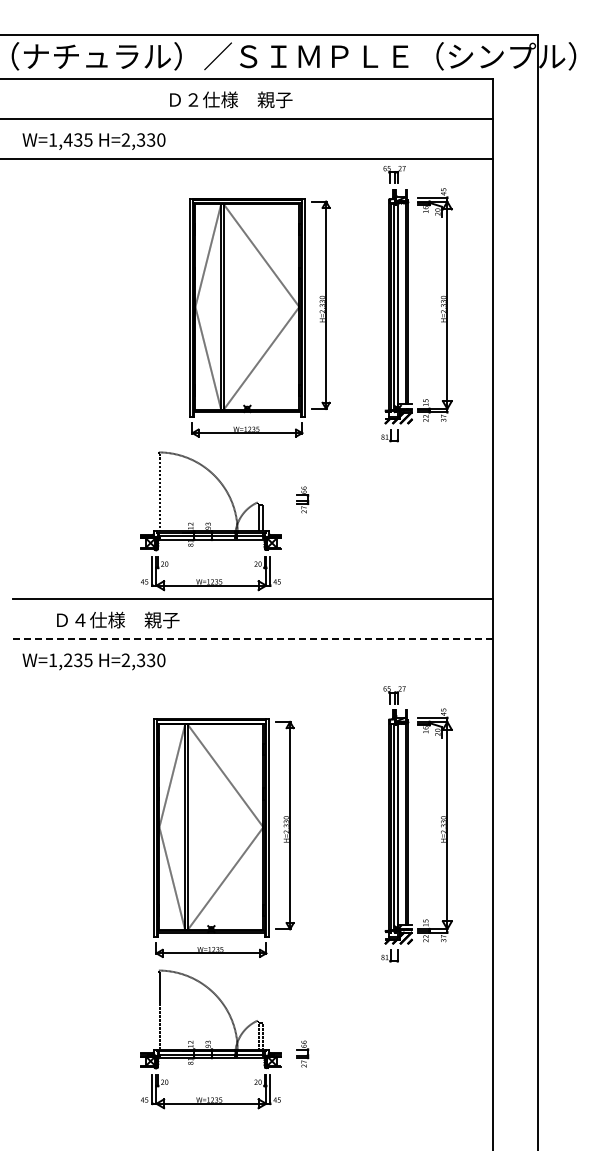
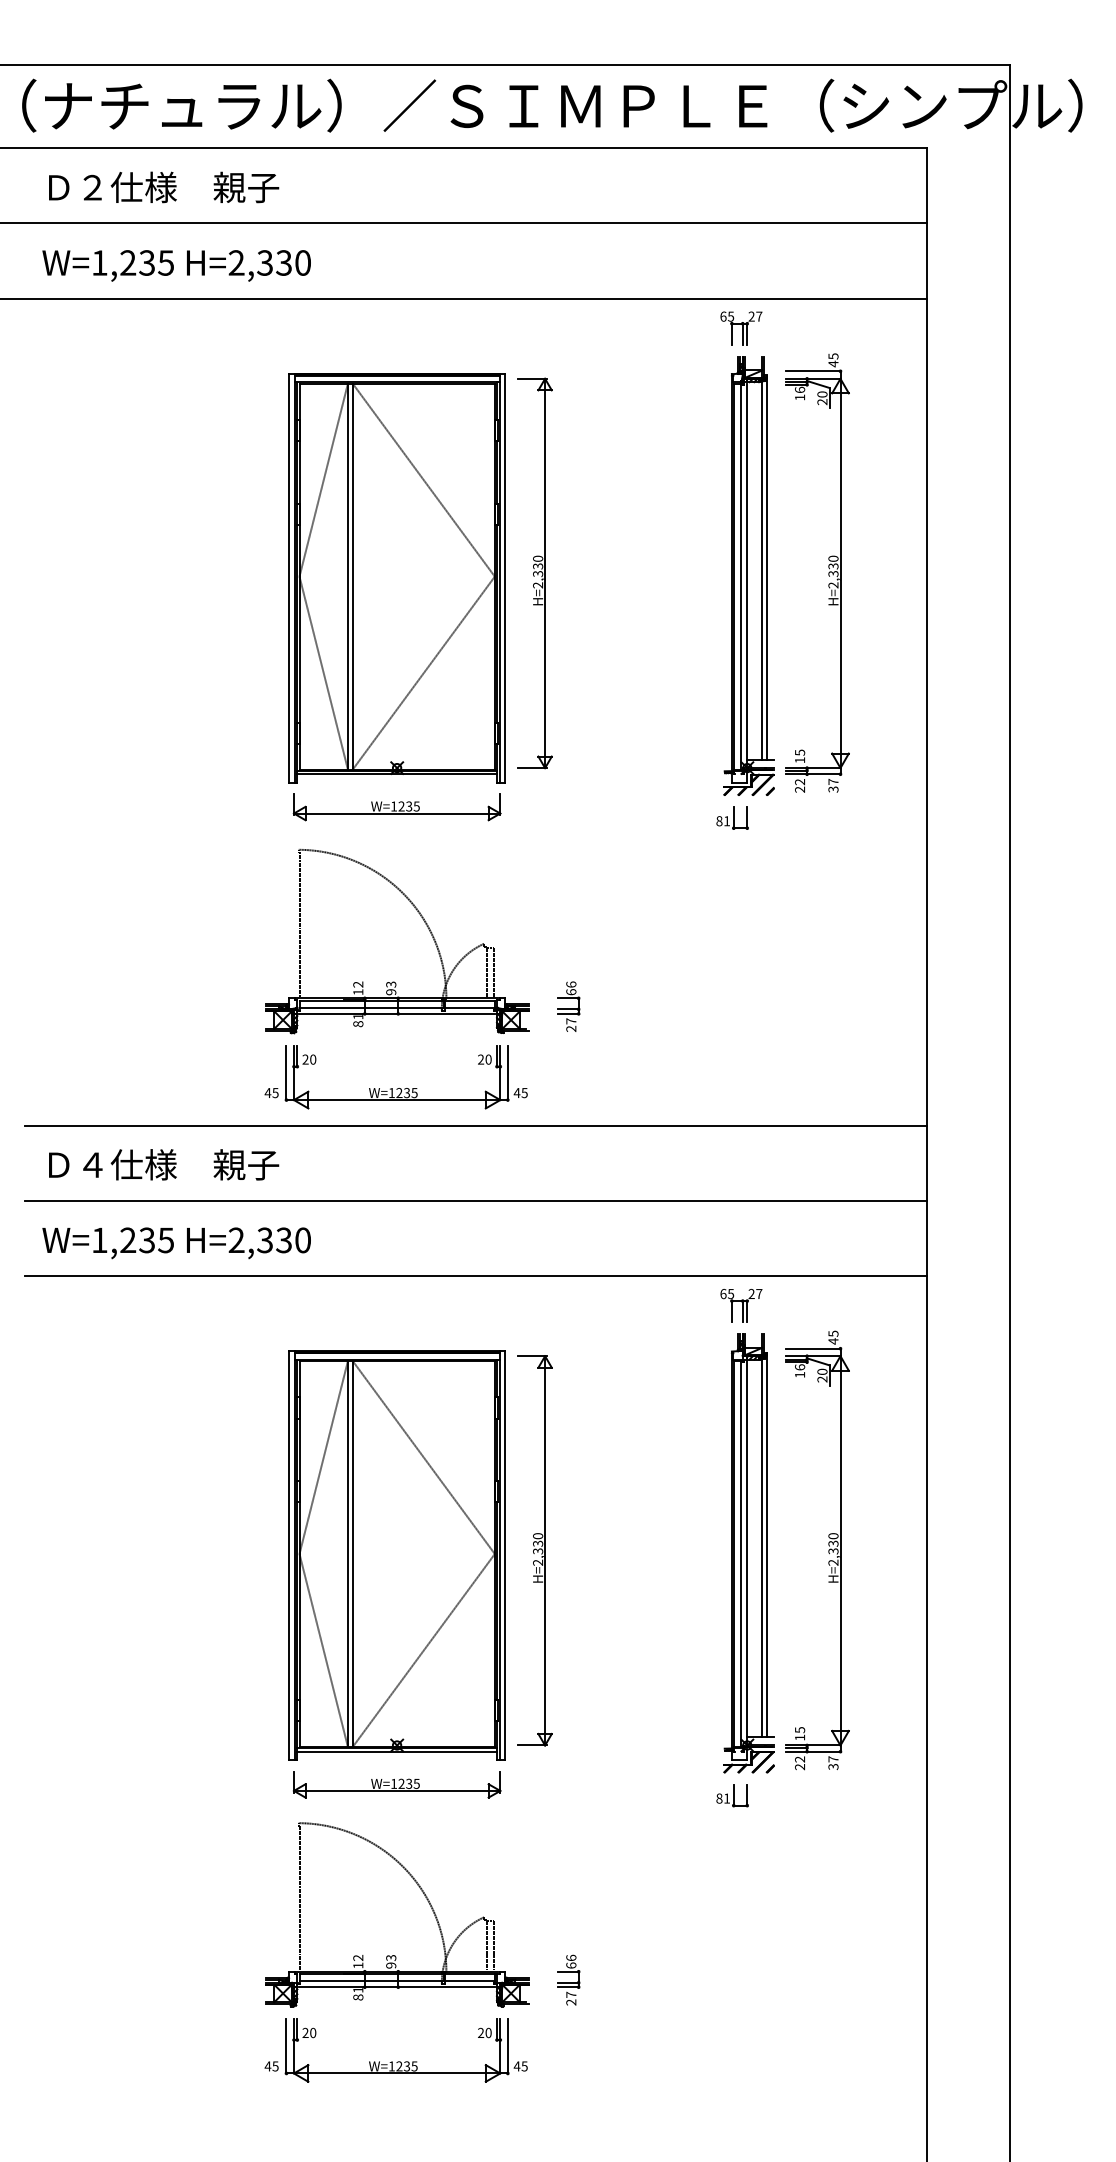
text: (231, 99) -> (164, 186), moved
text: (67, 139) -> (126, 261), W=1,435 -> W=1,235
part: (259, 317) -> (419, 596), moved
part: (302, 499) -> (568, 1005), moved
text: (118, 619) -> (164, 1163), moved
line: (253, 639) -> (476, 1201), dashed -> solid
line: (253, 679) -> (476, 1276), added

